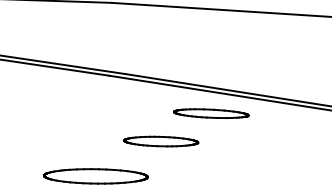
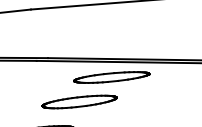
part: (211, 113) -> (112, 77), size x1.43
part: (160, 141) -> (79, 101), size x1.43

